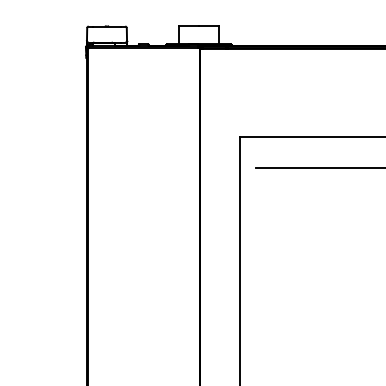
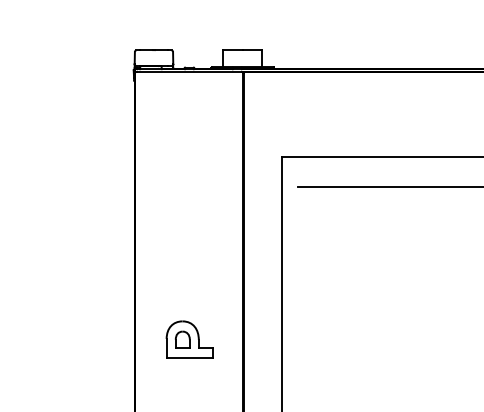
part: (143, 326) -> (189, 339), added

